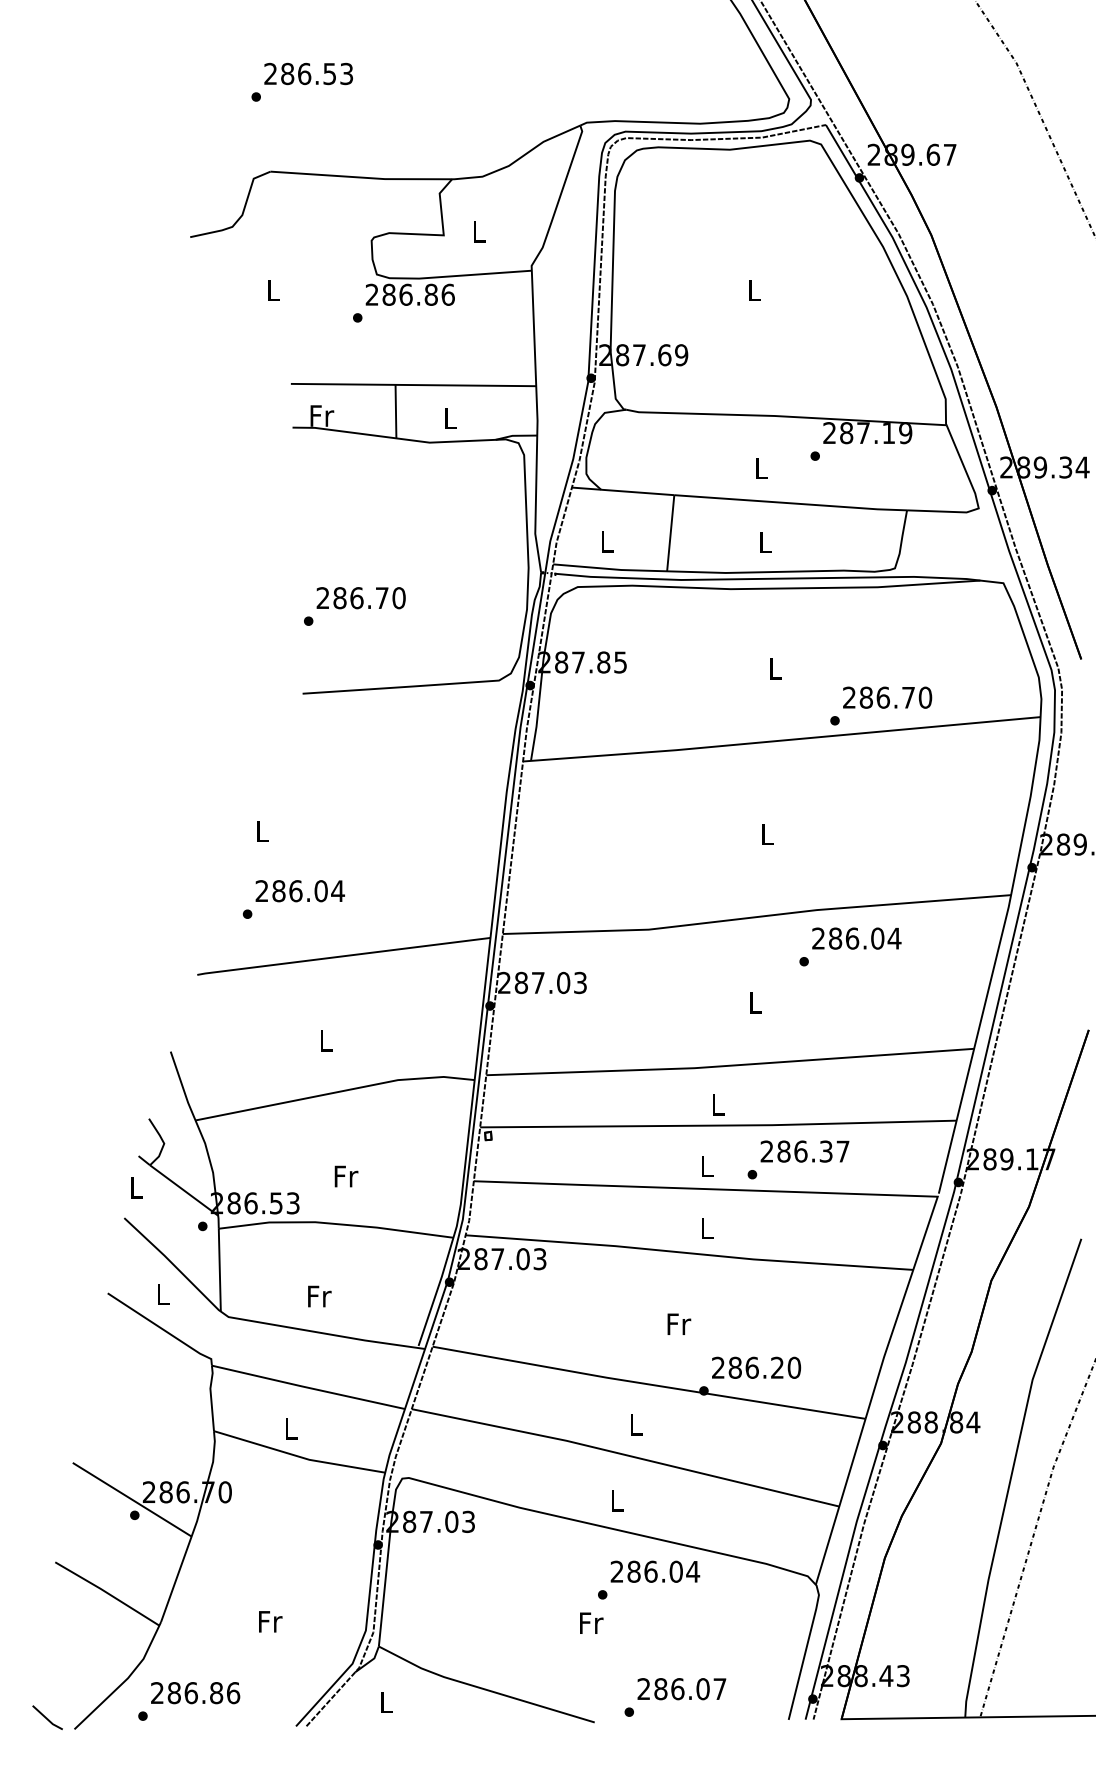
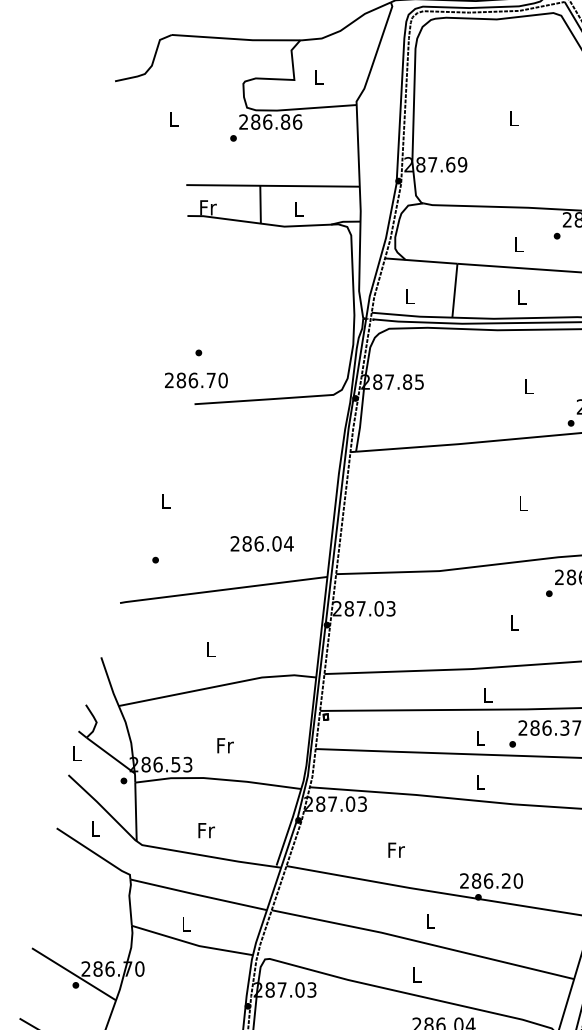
text: (360, 598) -> (195, 380), moved
text: (299, 891) -> (261, 544), moved
text: (679, 1323) -> (396, 849), moved
text: (756, 1367) -> (491, 880), moved

